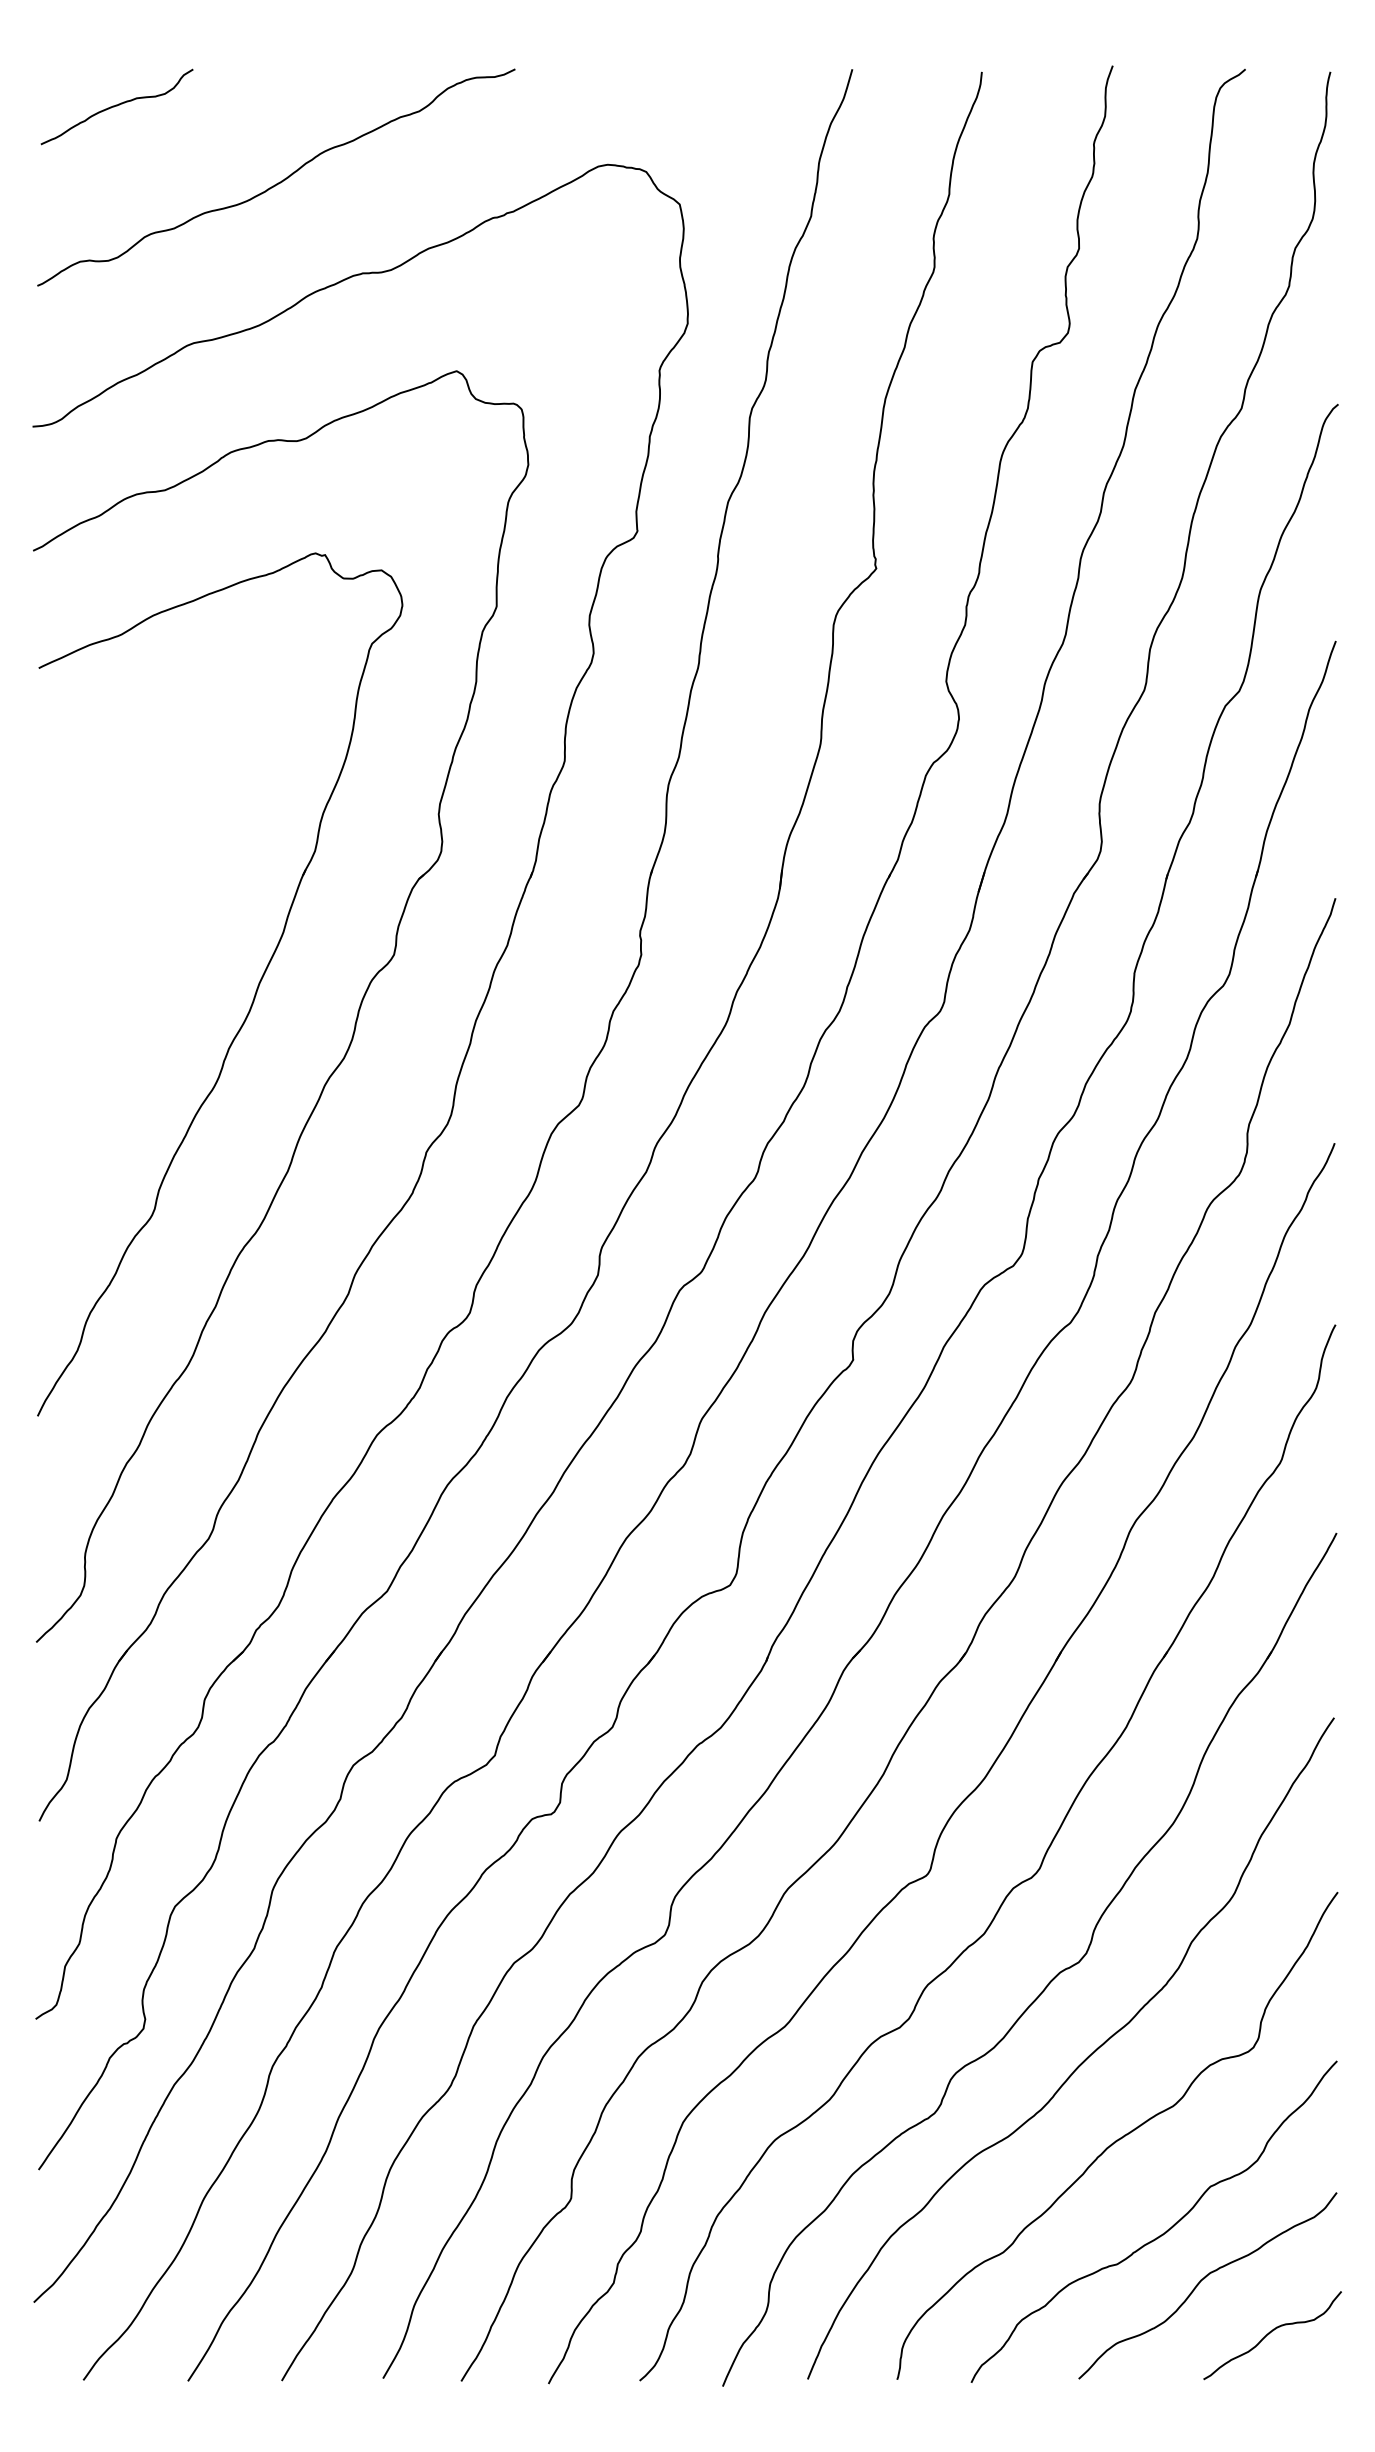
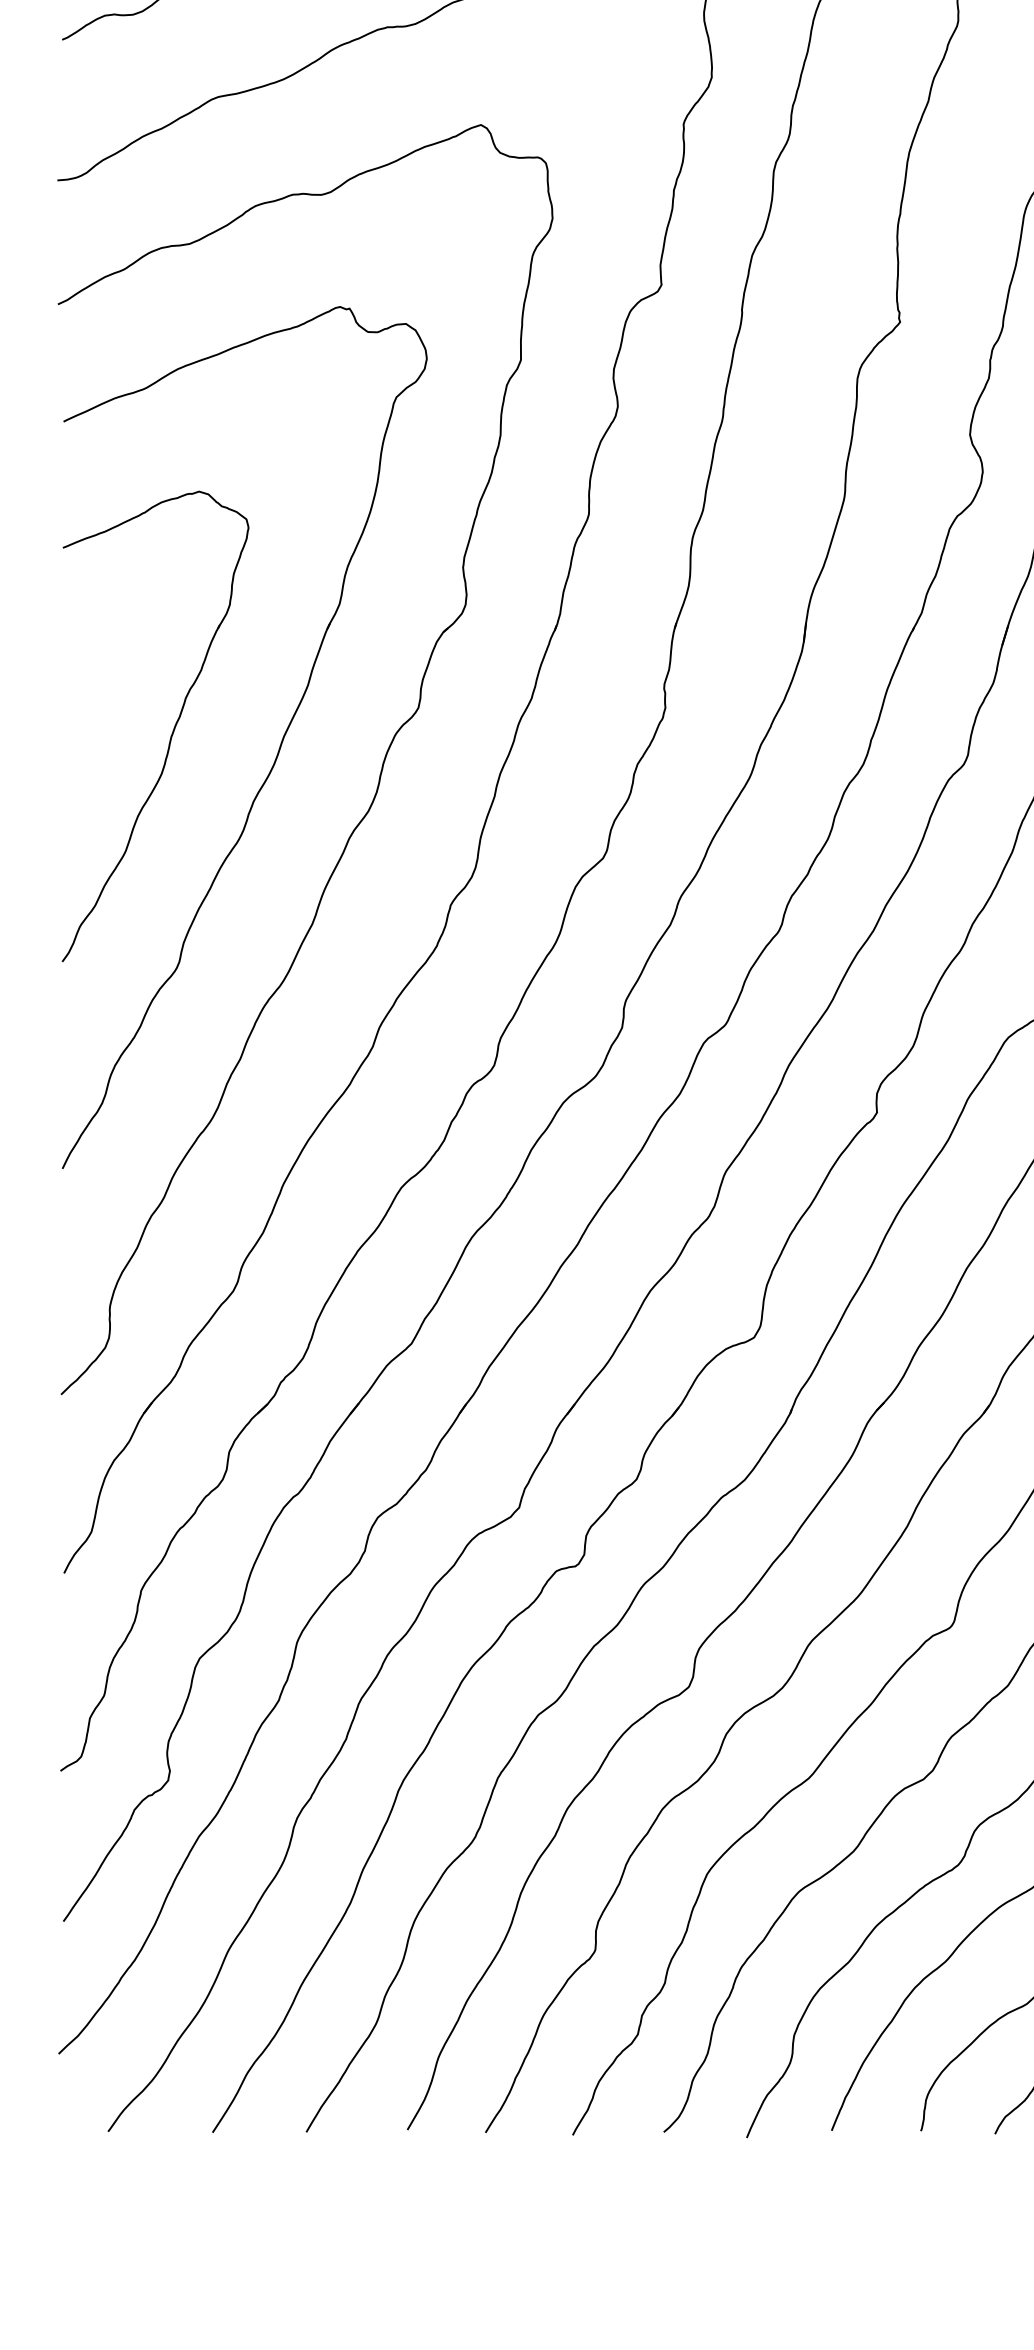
part: (147, 978) -> (172, 731), added

